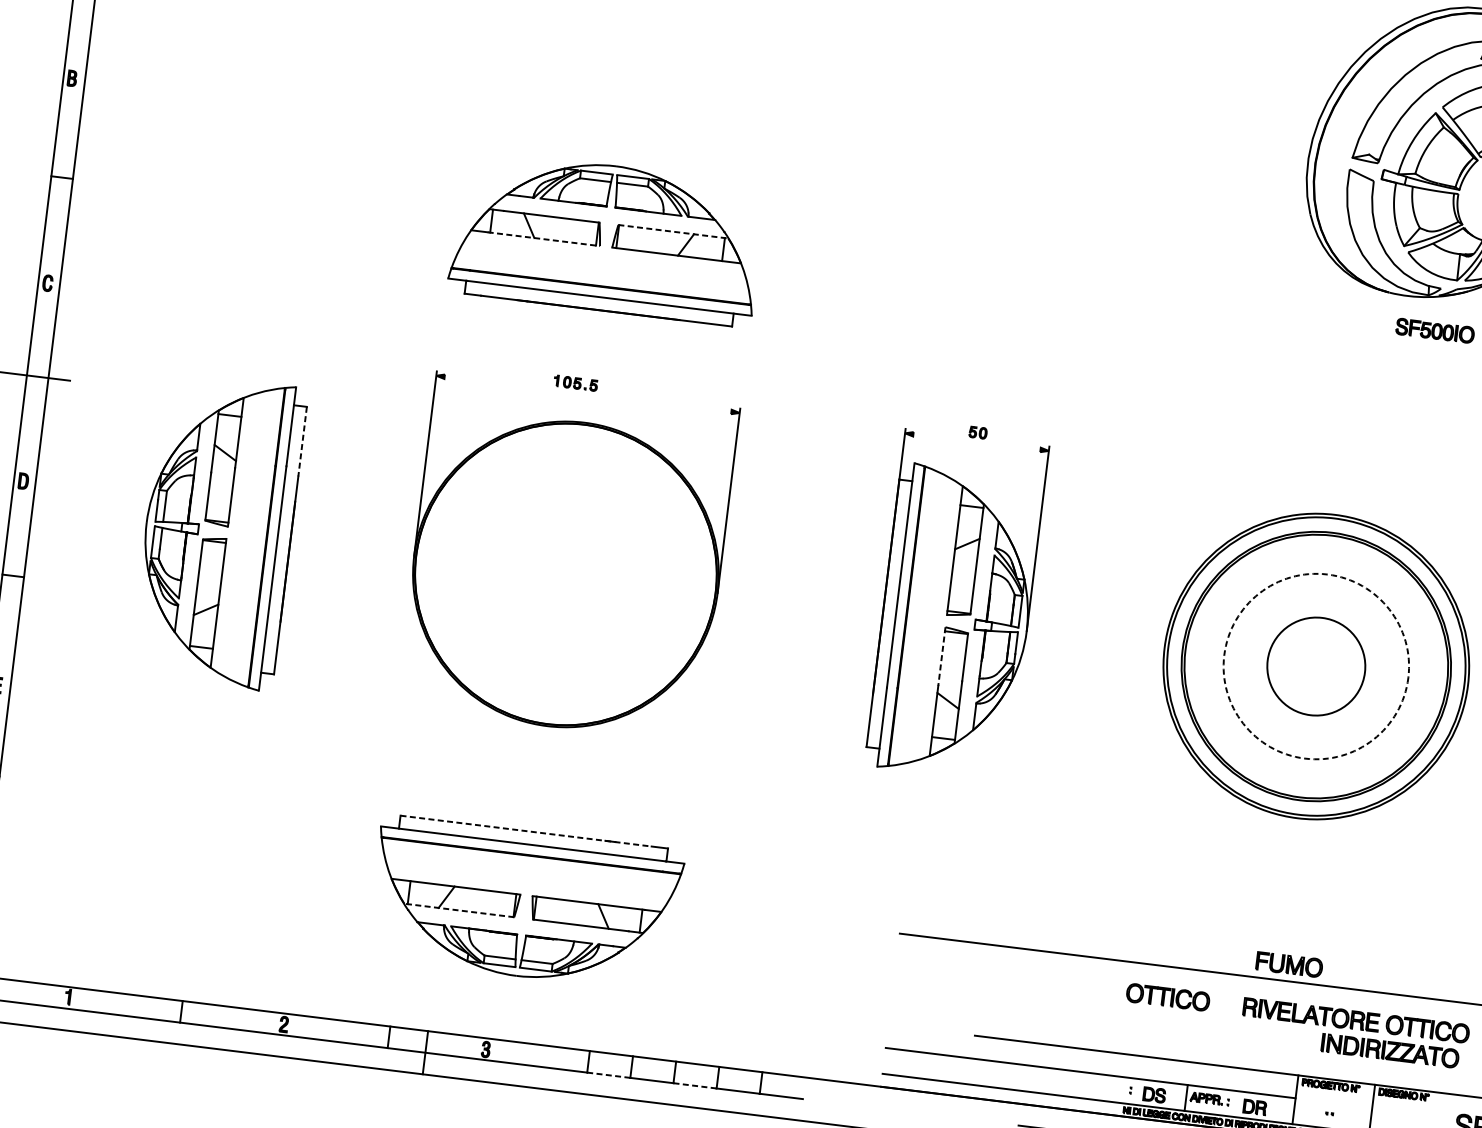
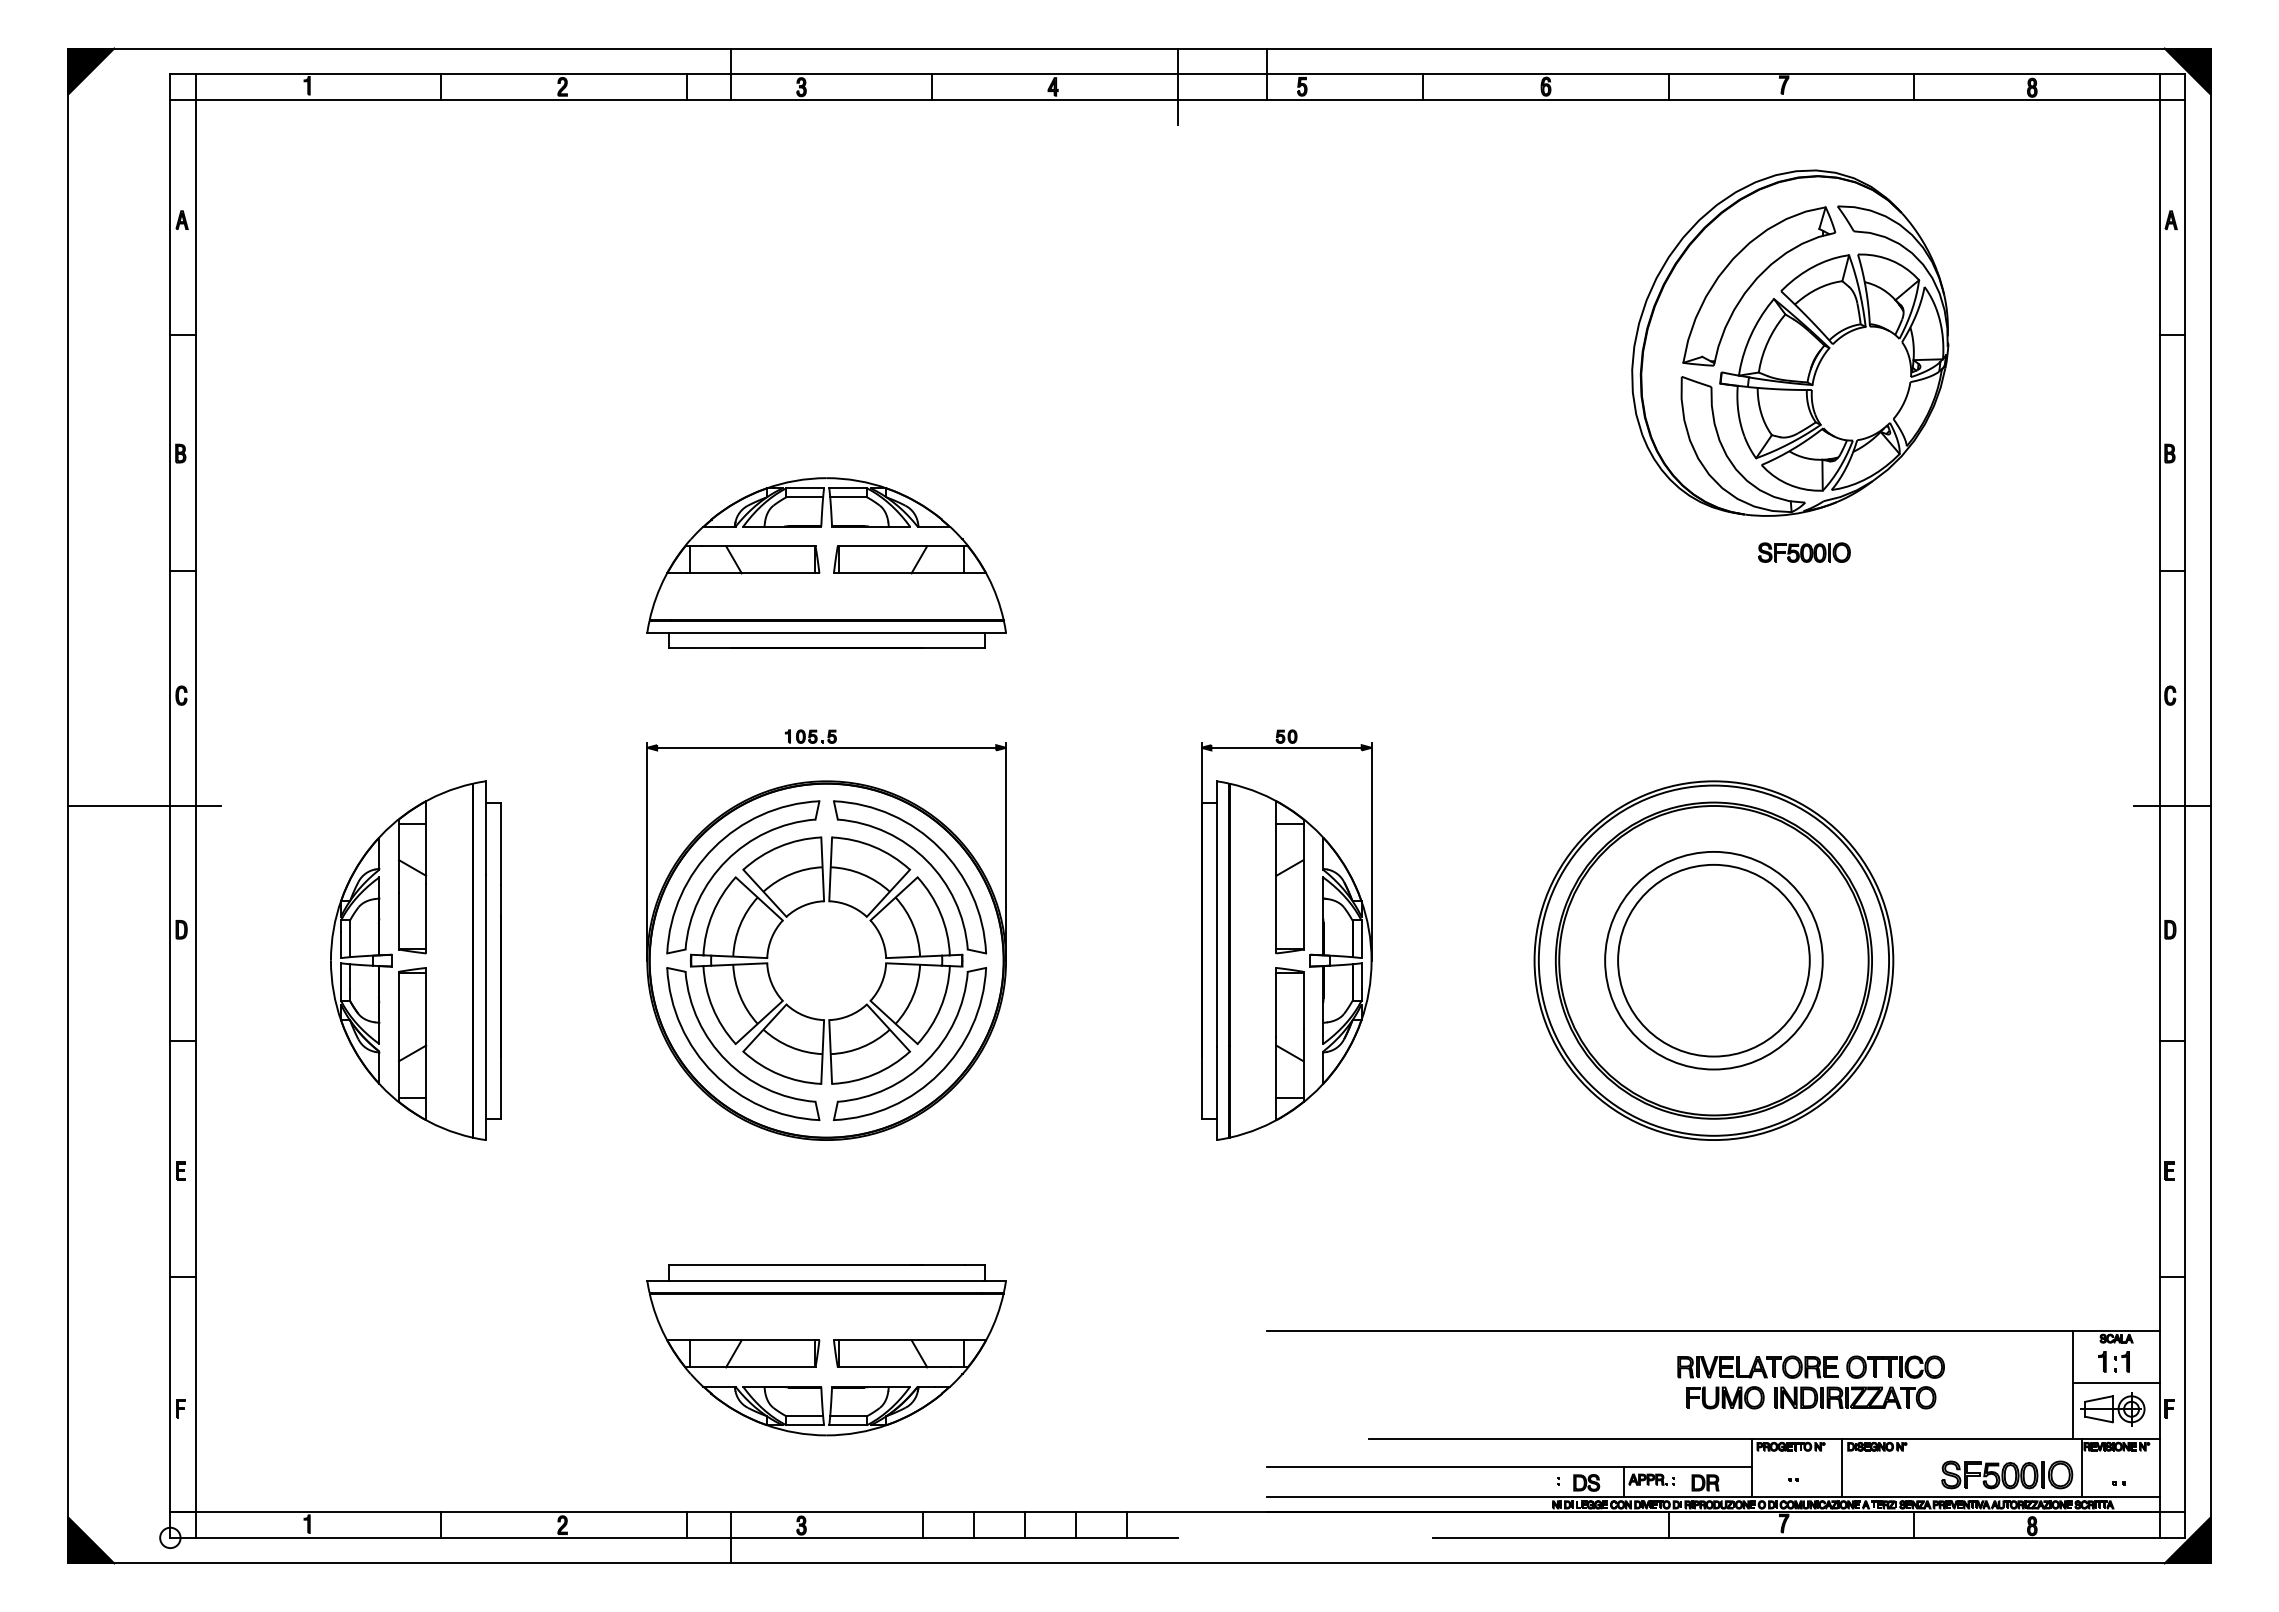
line: (673, 231) -> (902, 546), dashed -> solid
line: (544, 239) -> (753, 573), dashed -> solid
line: (587, 394) -> (826, 747), added
line: (976, 441) -> (1286, 747), added
line: (302, 442) -> (500, 844), dashed -> solid
part: (553, 526) -> (805, 906), added
line: (942, 656) -> (1276, 1002), dashed -> solid
circle: (1315, 666) -> (1713, 960), dashed -> solid
circle: (1315, 666) -> (1713, 960), size x1.67
line: (526, 831) -> (817, 1265), dashed -> solid
line: (459, 910) -> (750, 1367), dashed -> solid
part: (1289, 964) -> (1725, 1397), moved
part: (1168, 996) -> (1588, 1366), removed
line: (609, 1074) -> (948, 1537), dashed -> solid
line: (695, 1085) -> (1050, 1537), dashed -> solid

